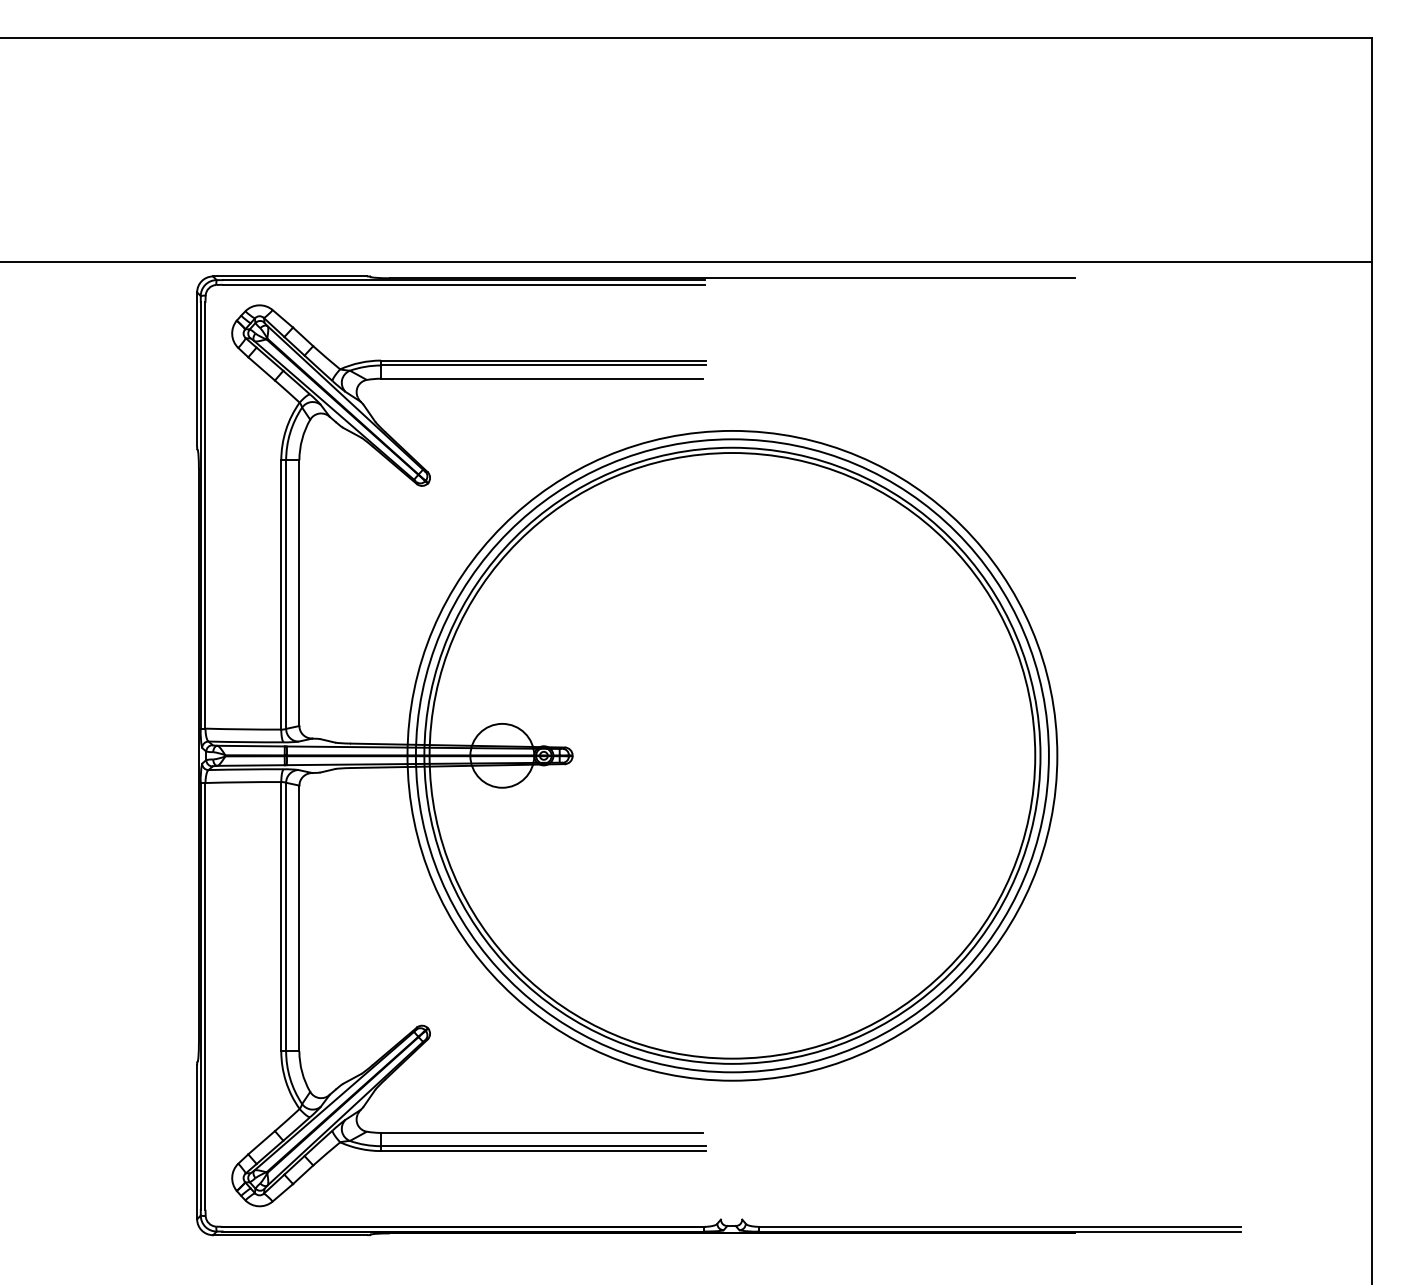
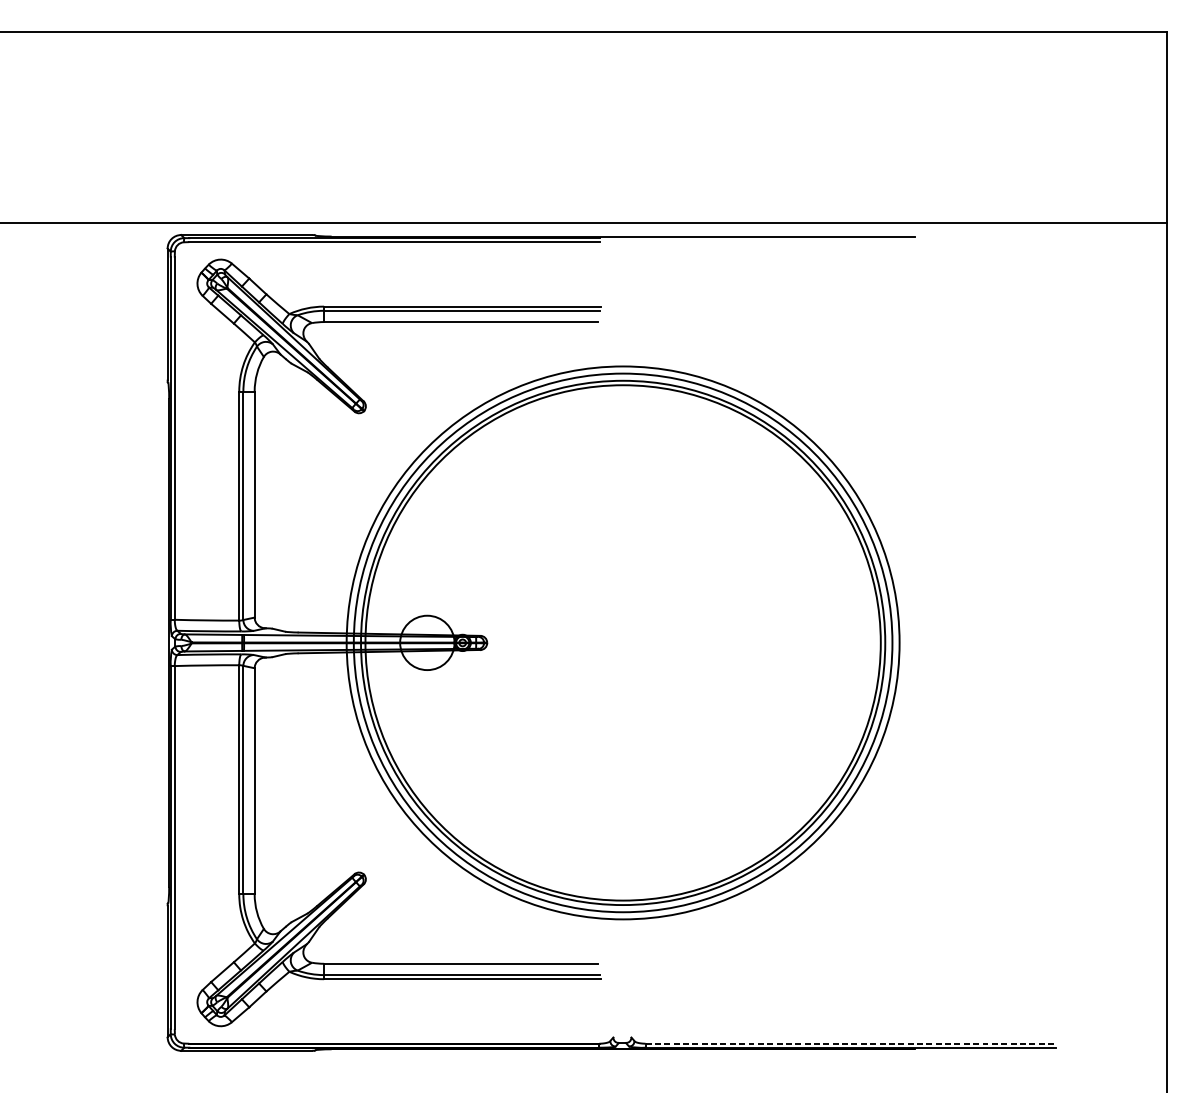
line: (1000, 1226) -> (851, 1043), solid -> dashed

